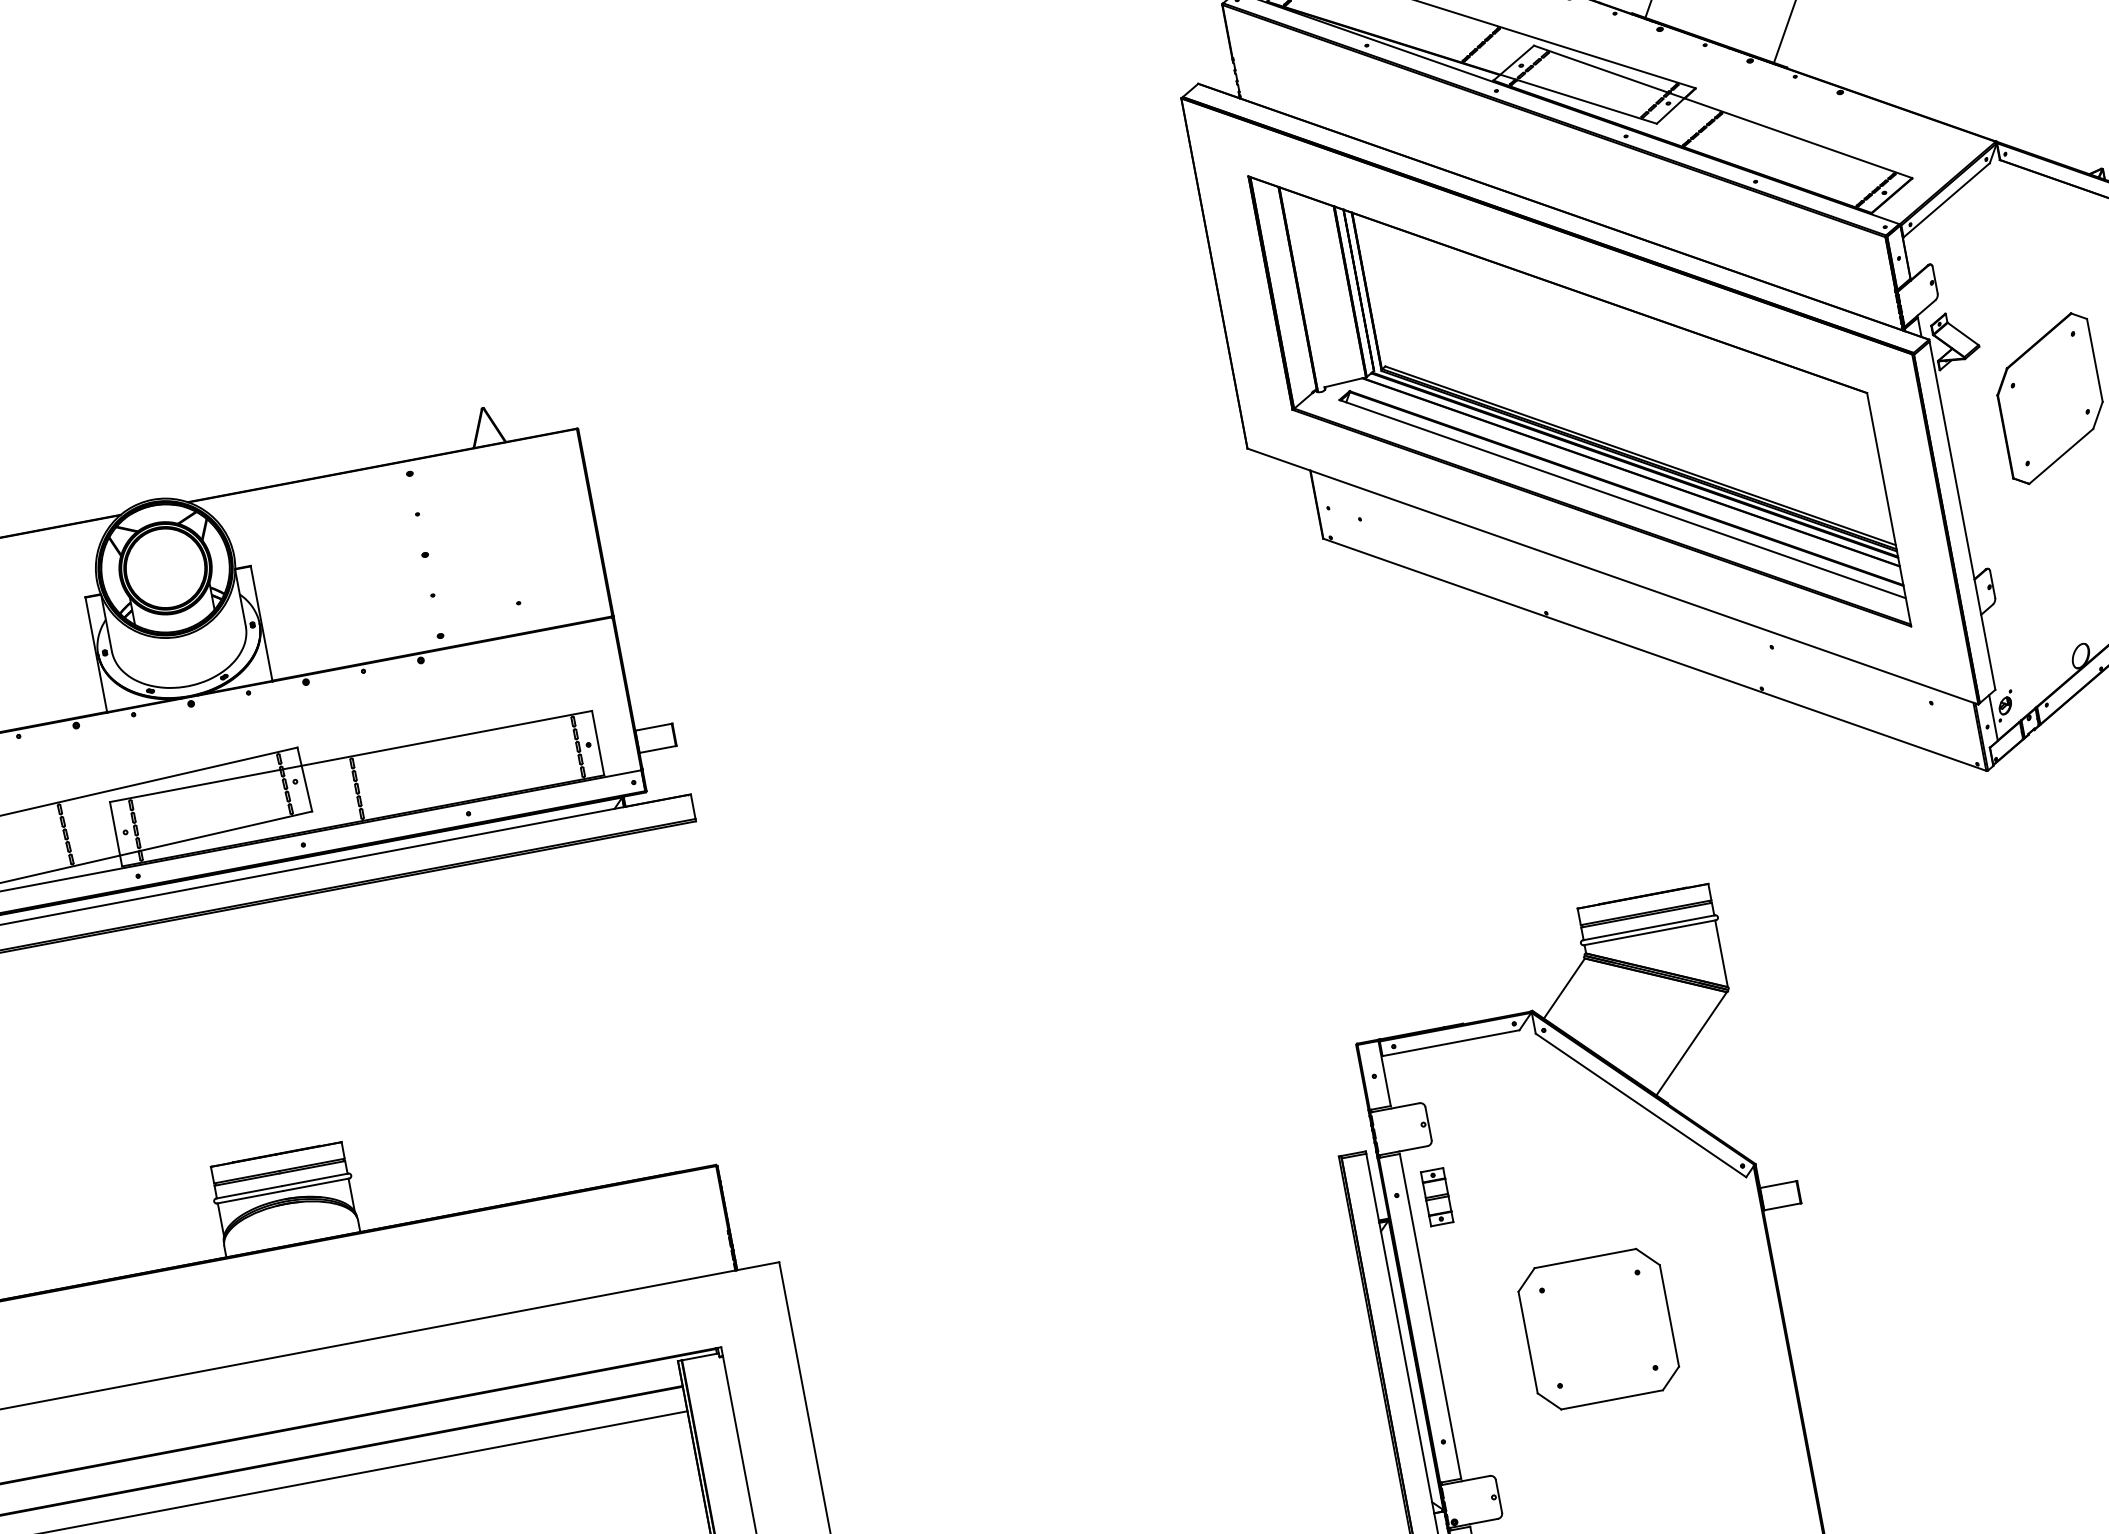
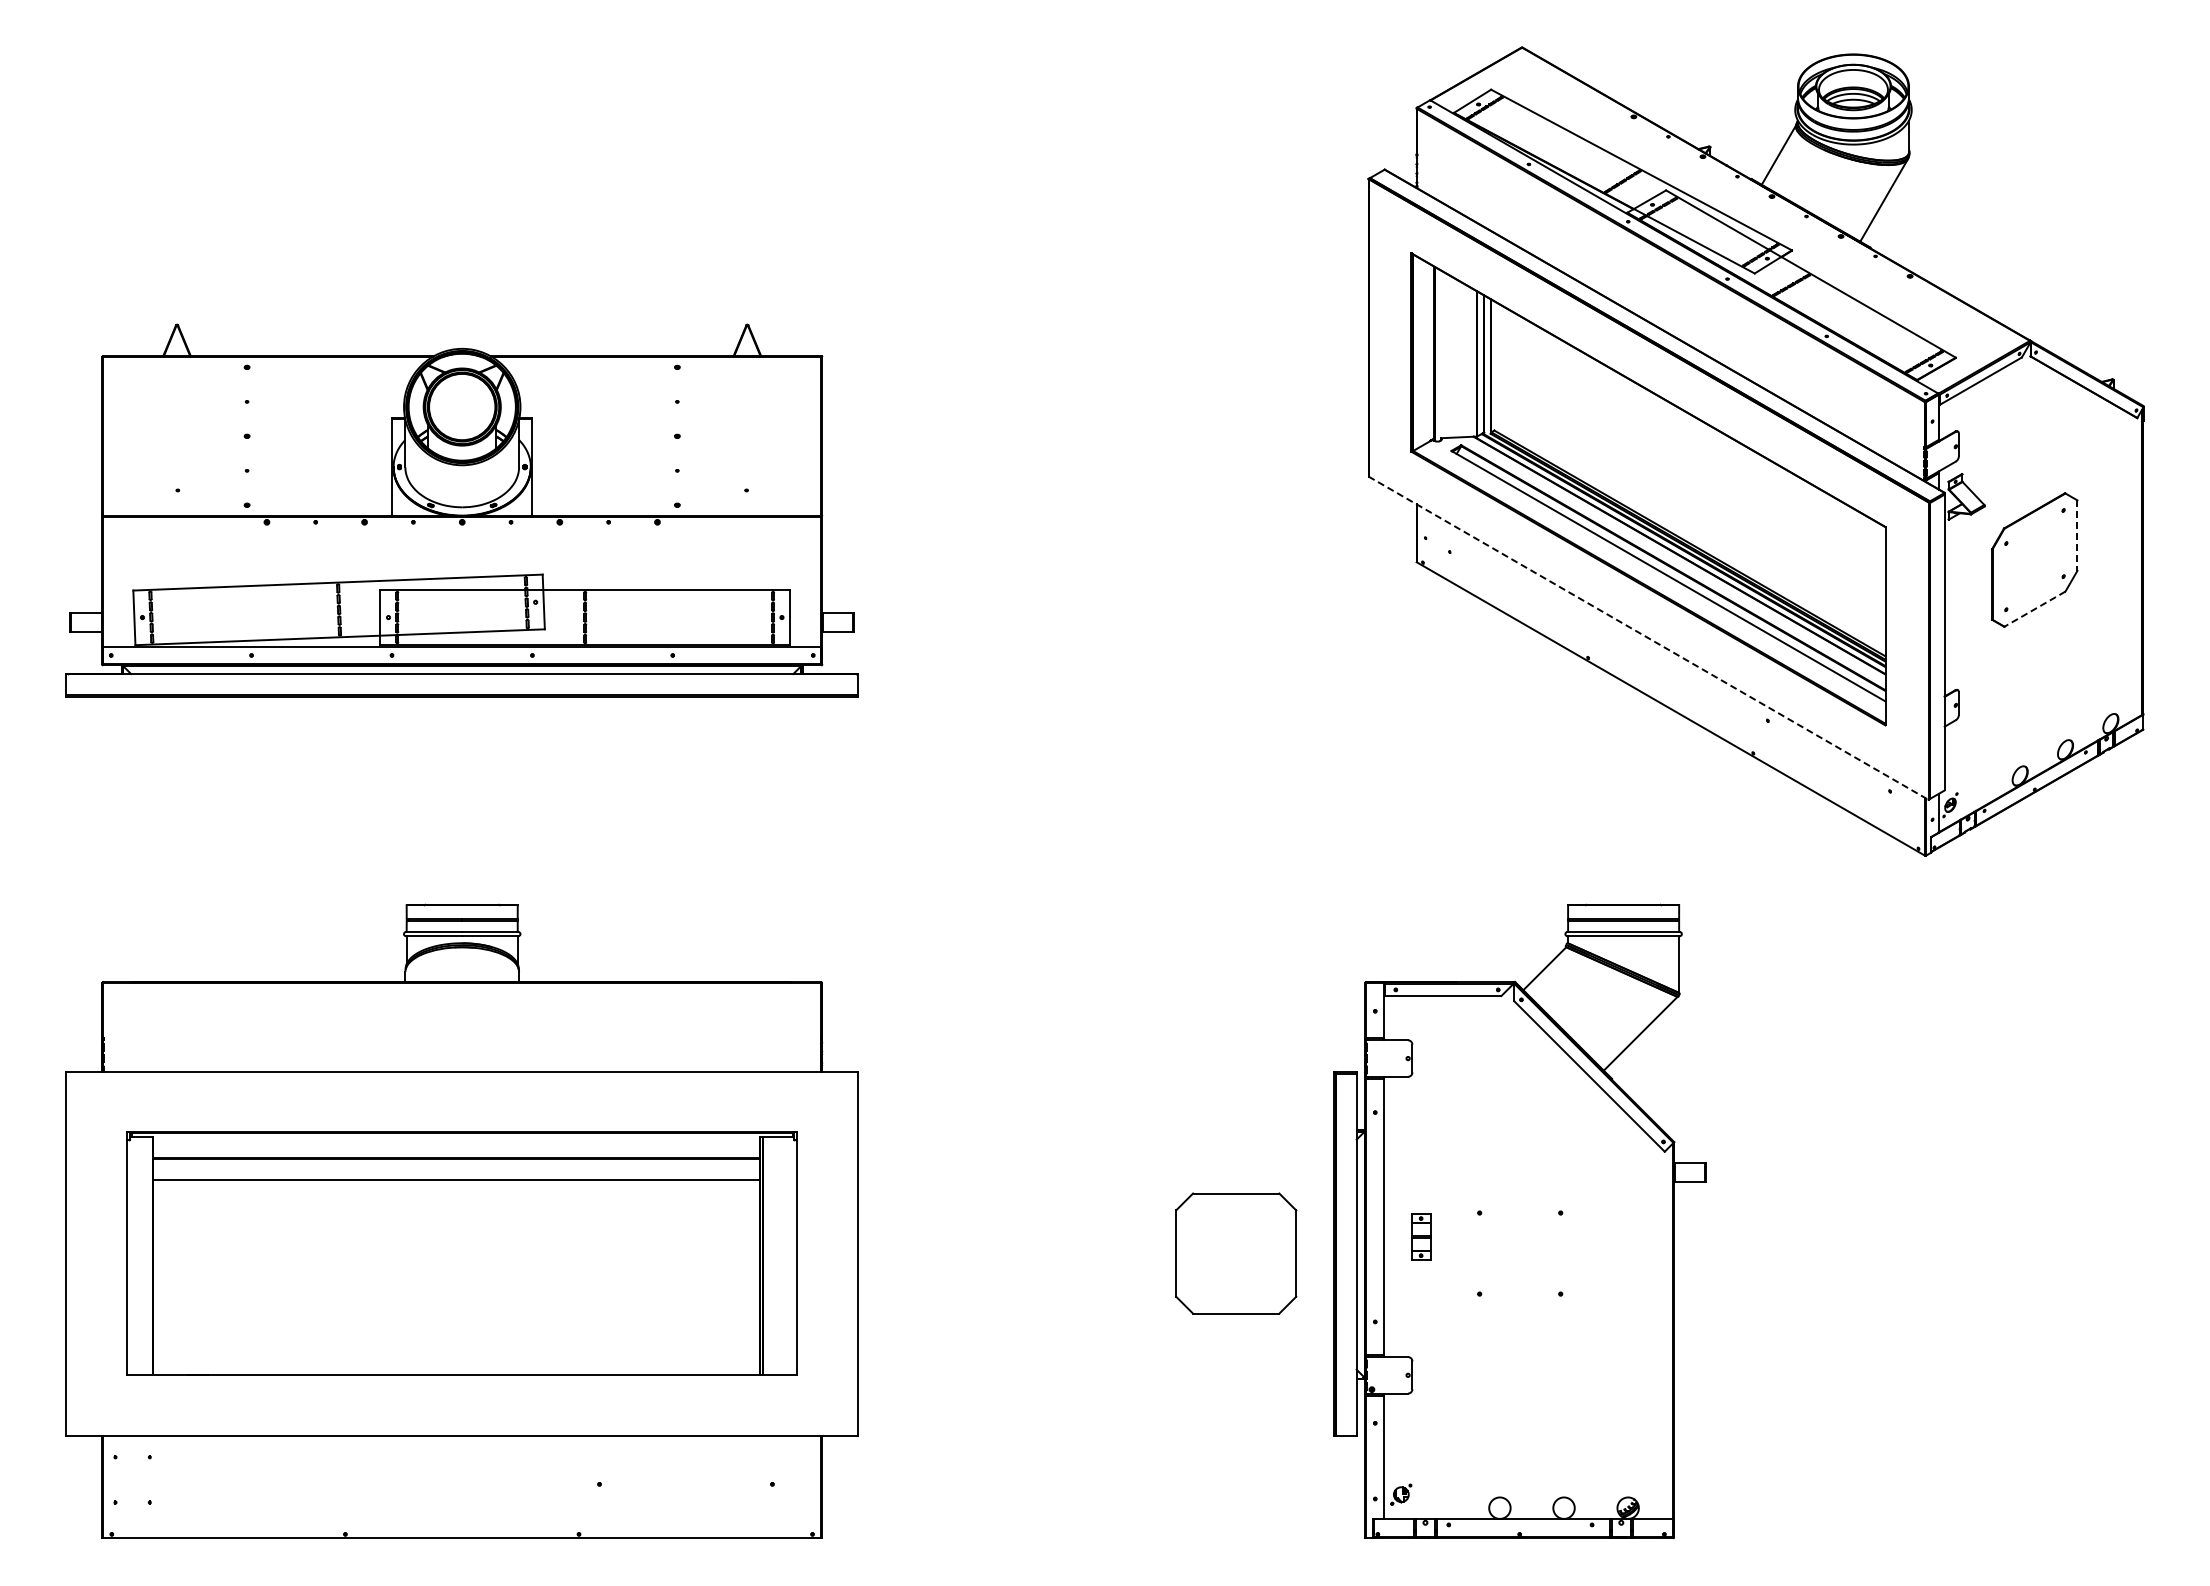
line: (2095, 361) -> (2077, 536), solid -> dashed
line: (2060, 456) -> (2034, 609), solid -> dashed
line: (1612, 576) -> (1648, 638), solid -> dashed
part: (1437, 1196) -> (1421, 1236), moved
part: (1599, 1329) -> (1236, 1253), moved

